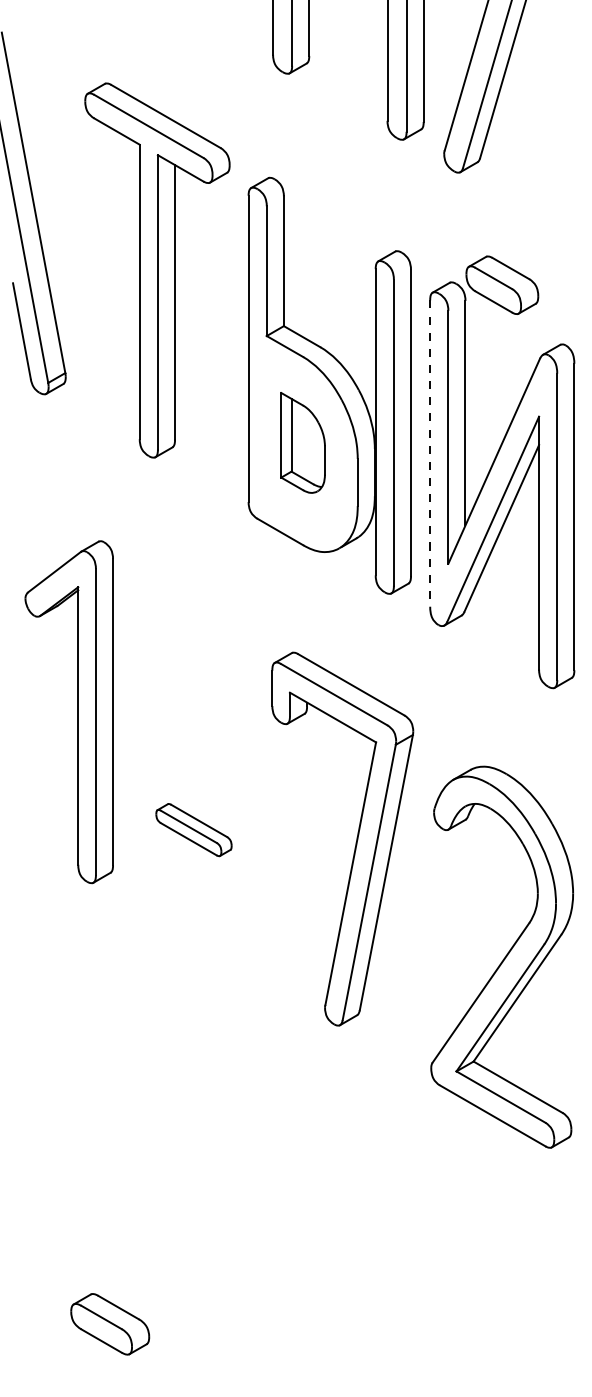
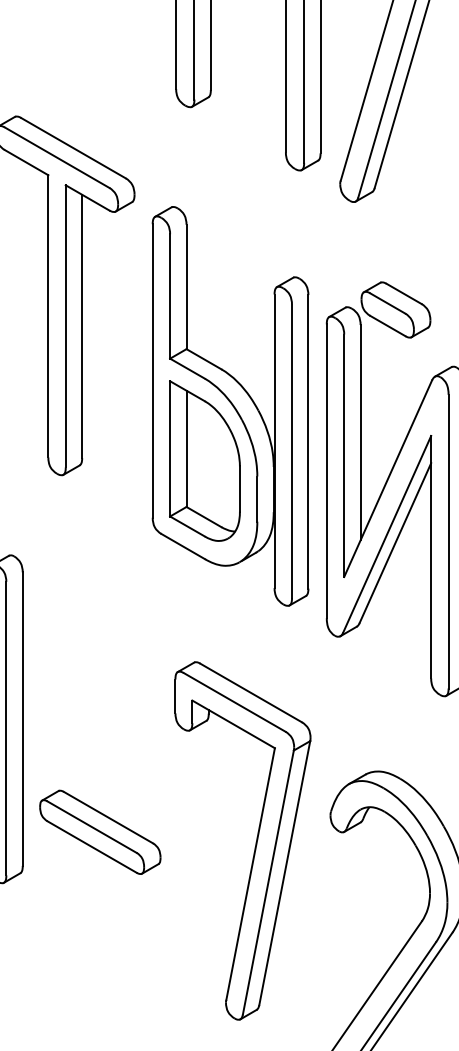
part: (302, 442) -> (204, 460), size x1.67
line: (430, 454) -> (327, 472), dashed -> solid
part: (193, 829) -> (99, 831), size x1.67

